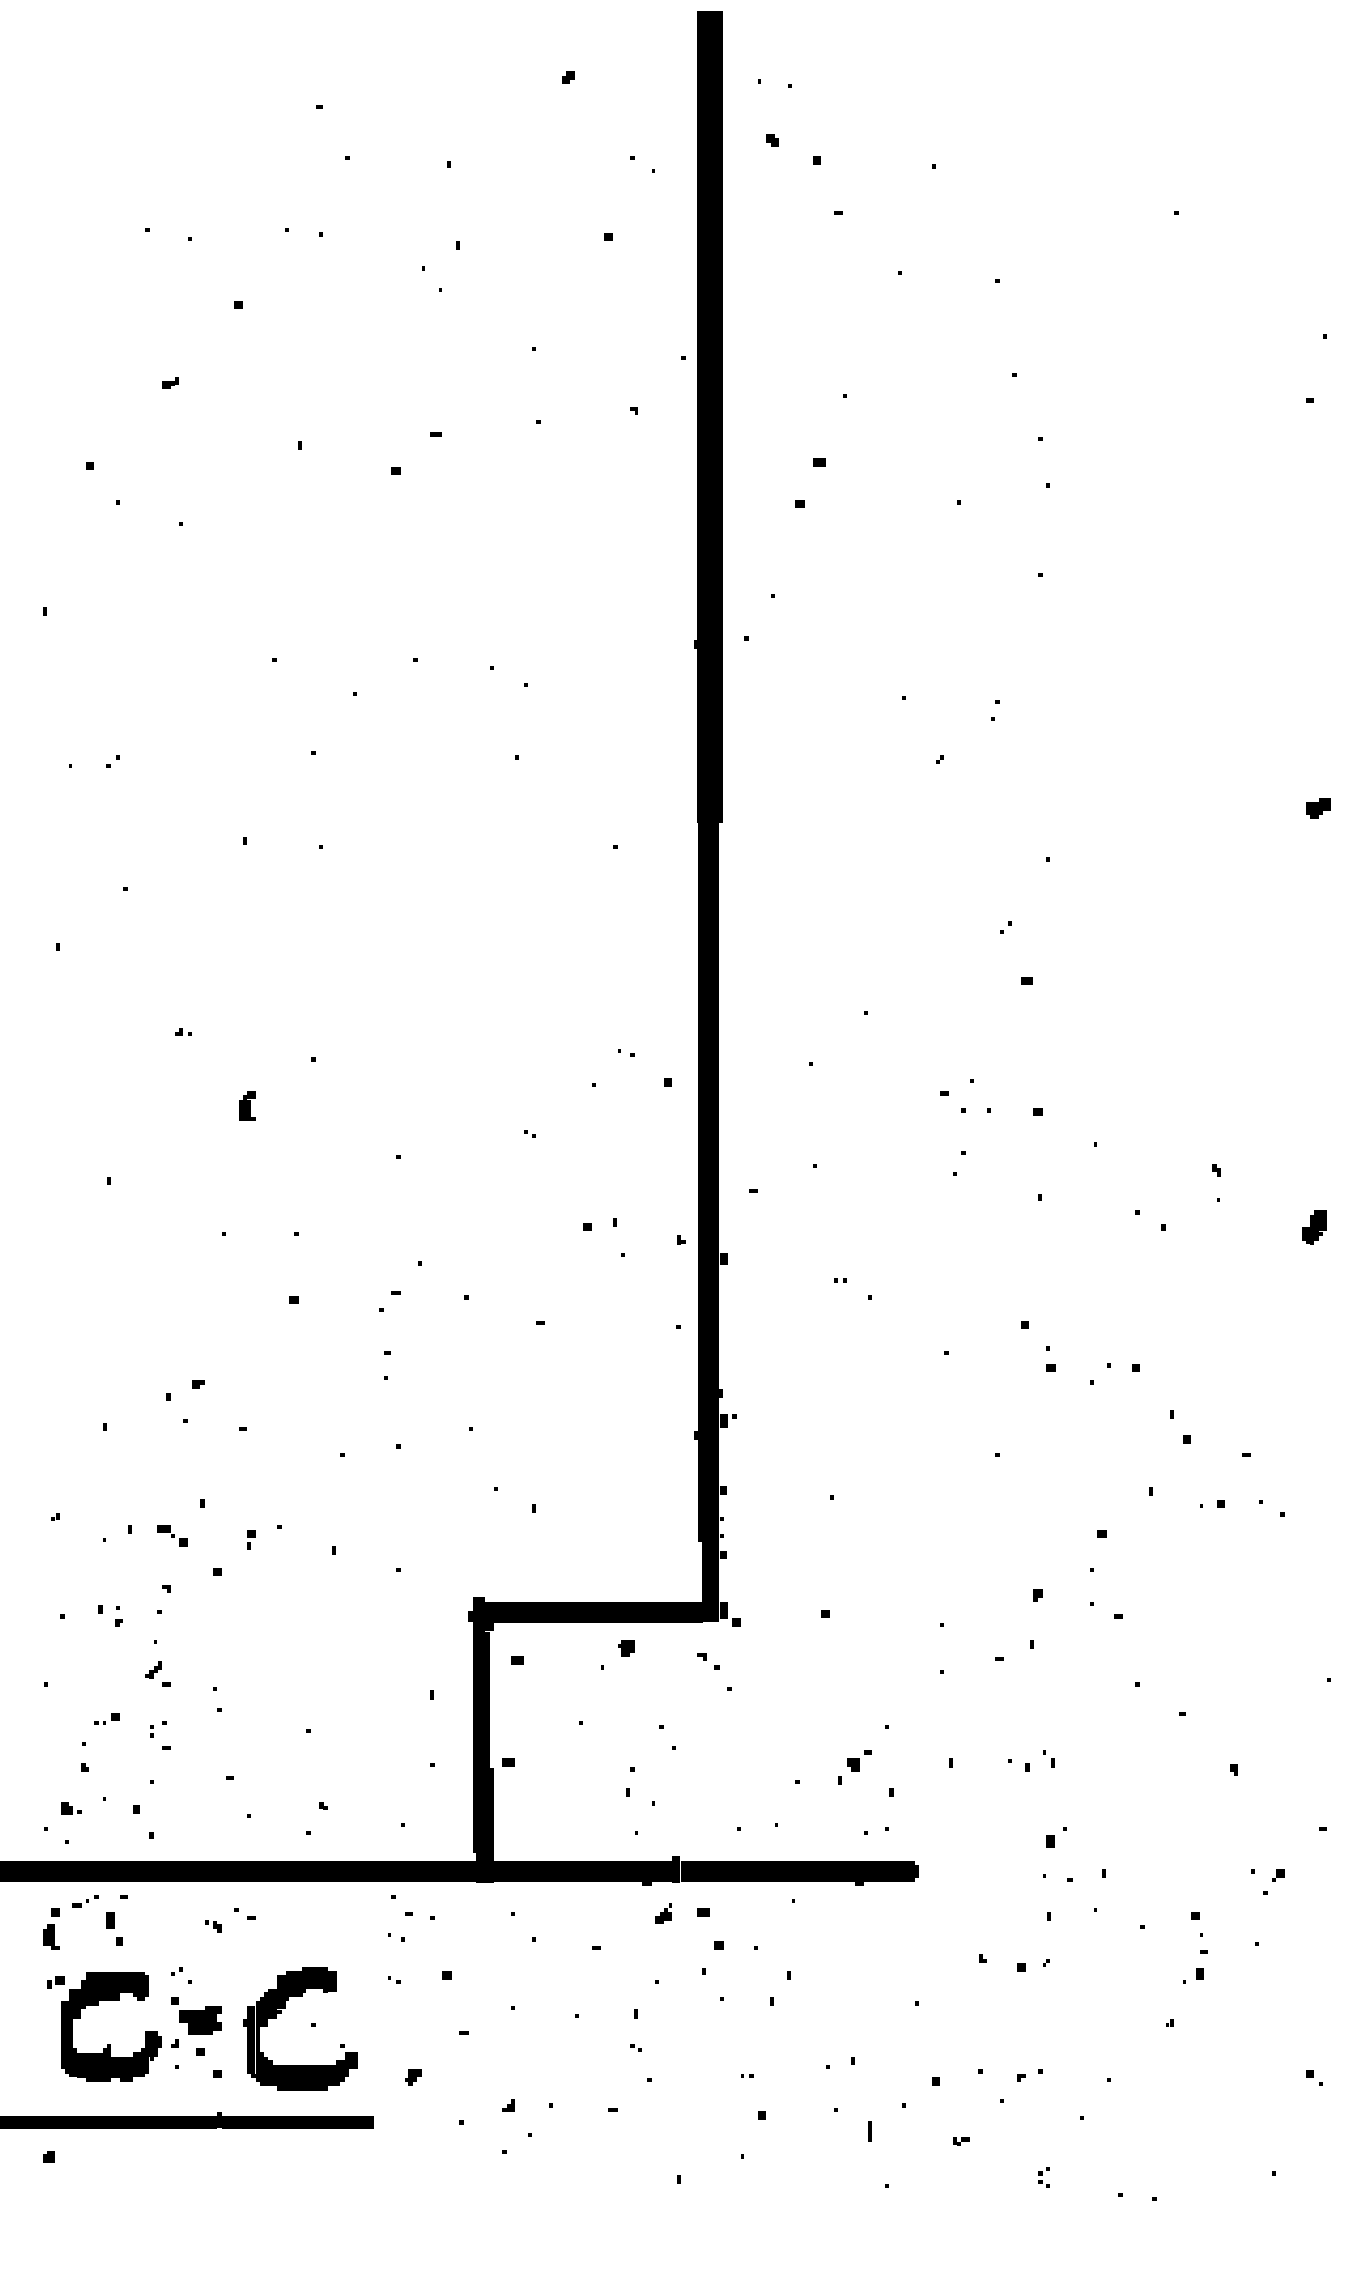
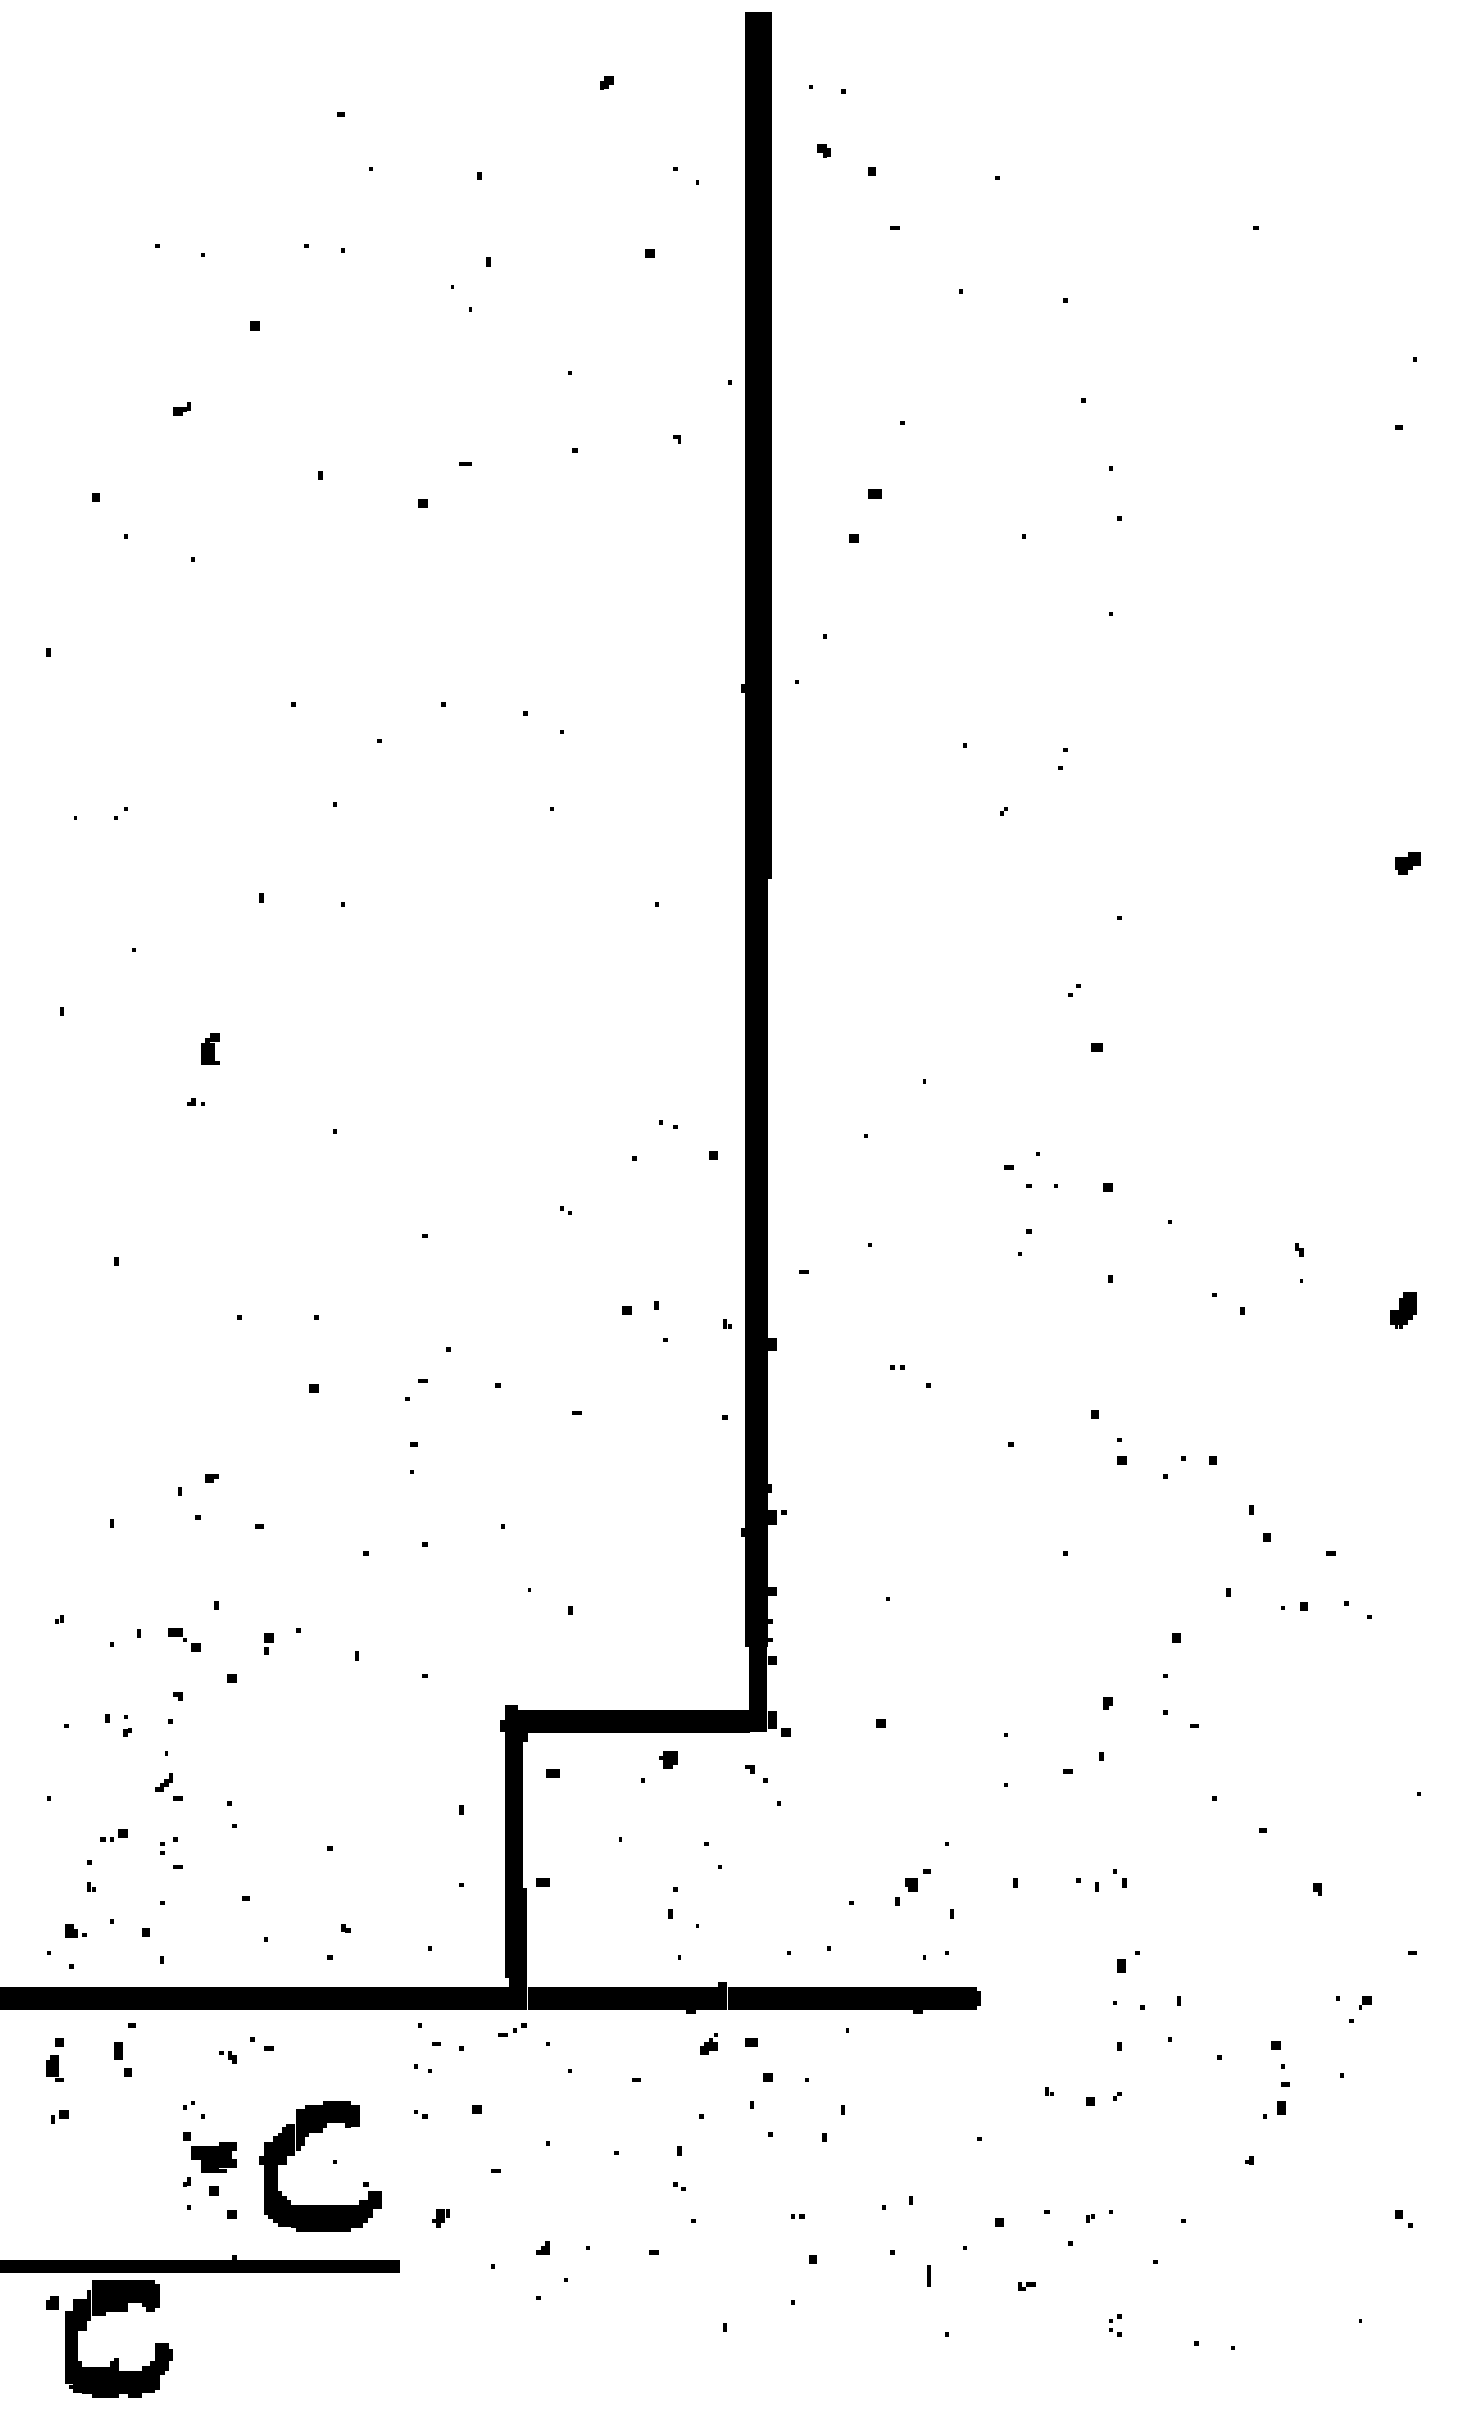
part: (247, 1105) -> (210, 1048), moved
part: (85, 1900) -> (512, 2029), moved
part: (110, 2044) -> (118, 2358), moved

